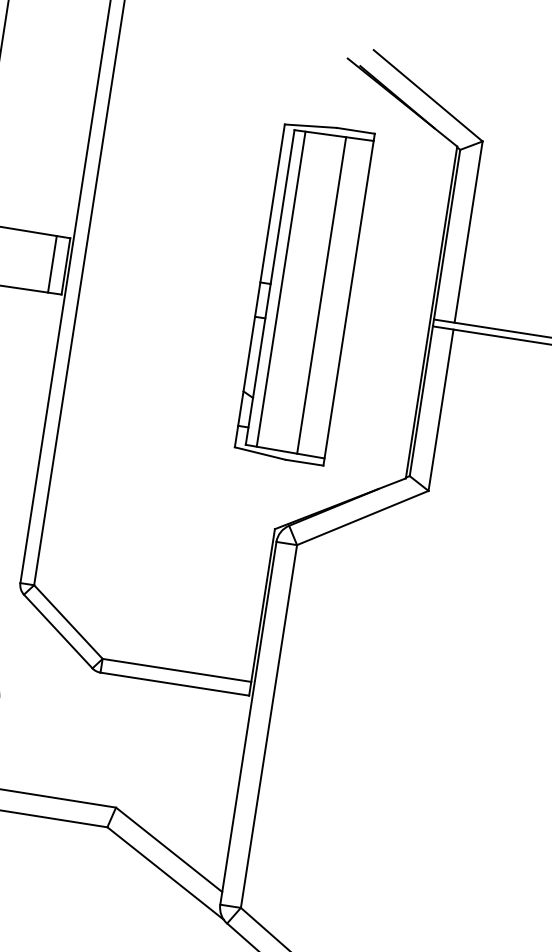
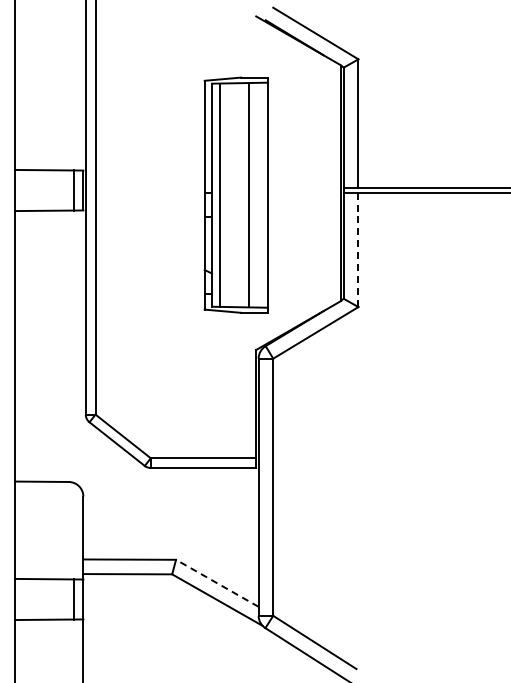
part: (303, 291) -> (235, 194), moved
line: (440, 411) -> (358, 250), solid -> dashed
line: (169, 850) -> (217, 583), solid -> dashed

